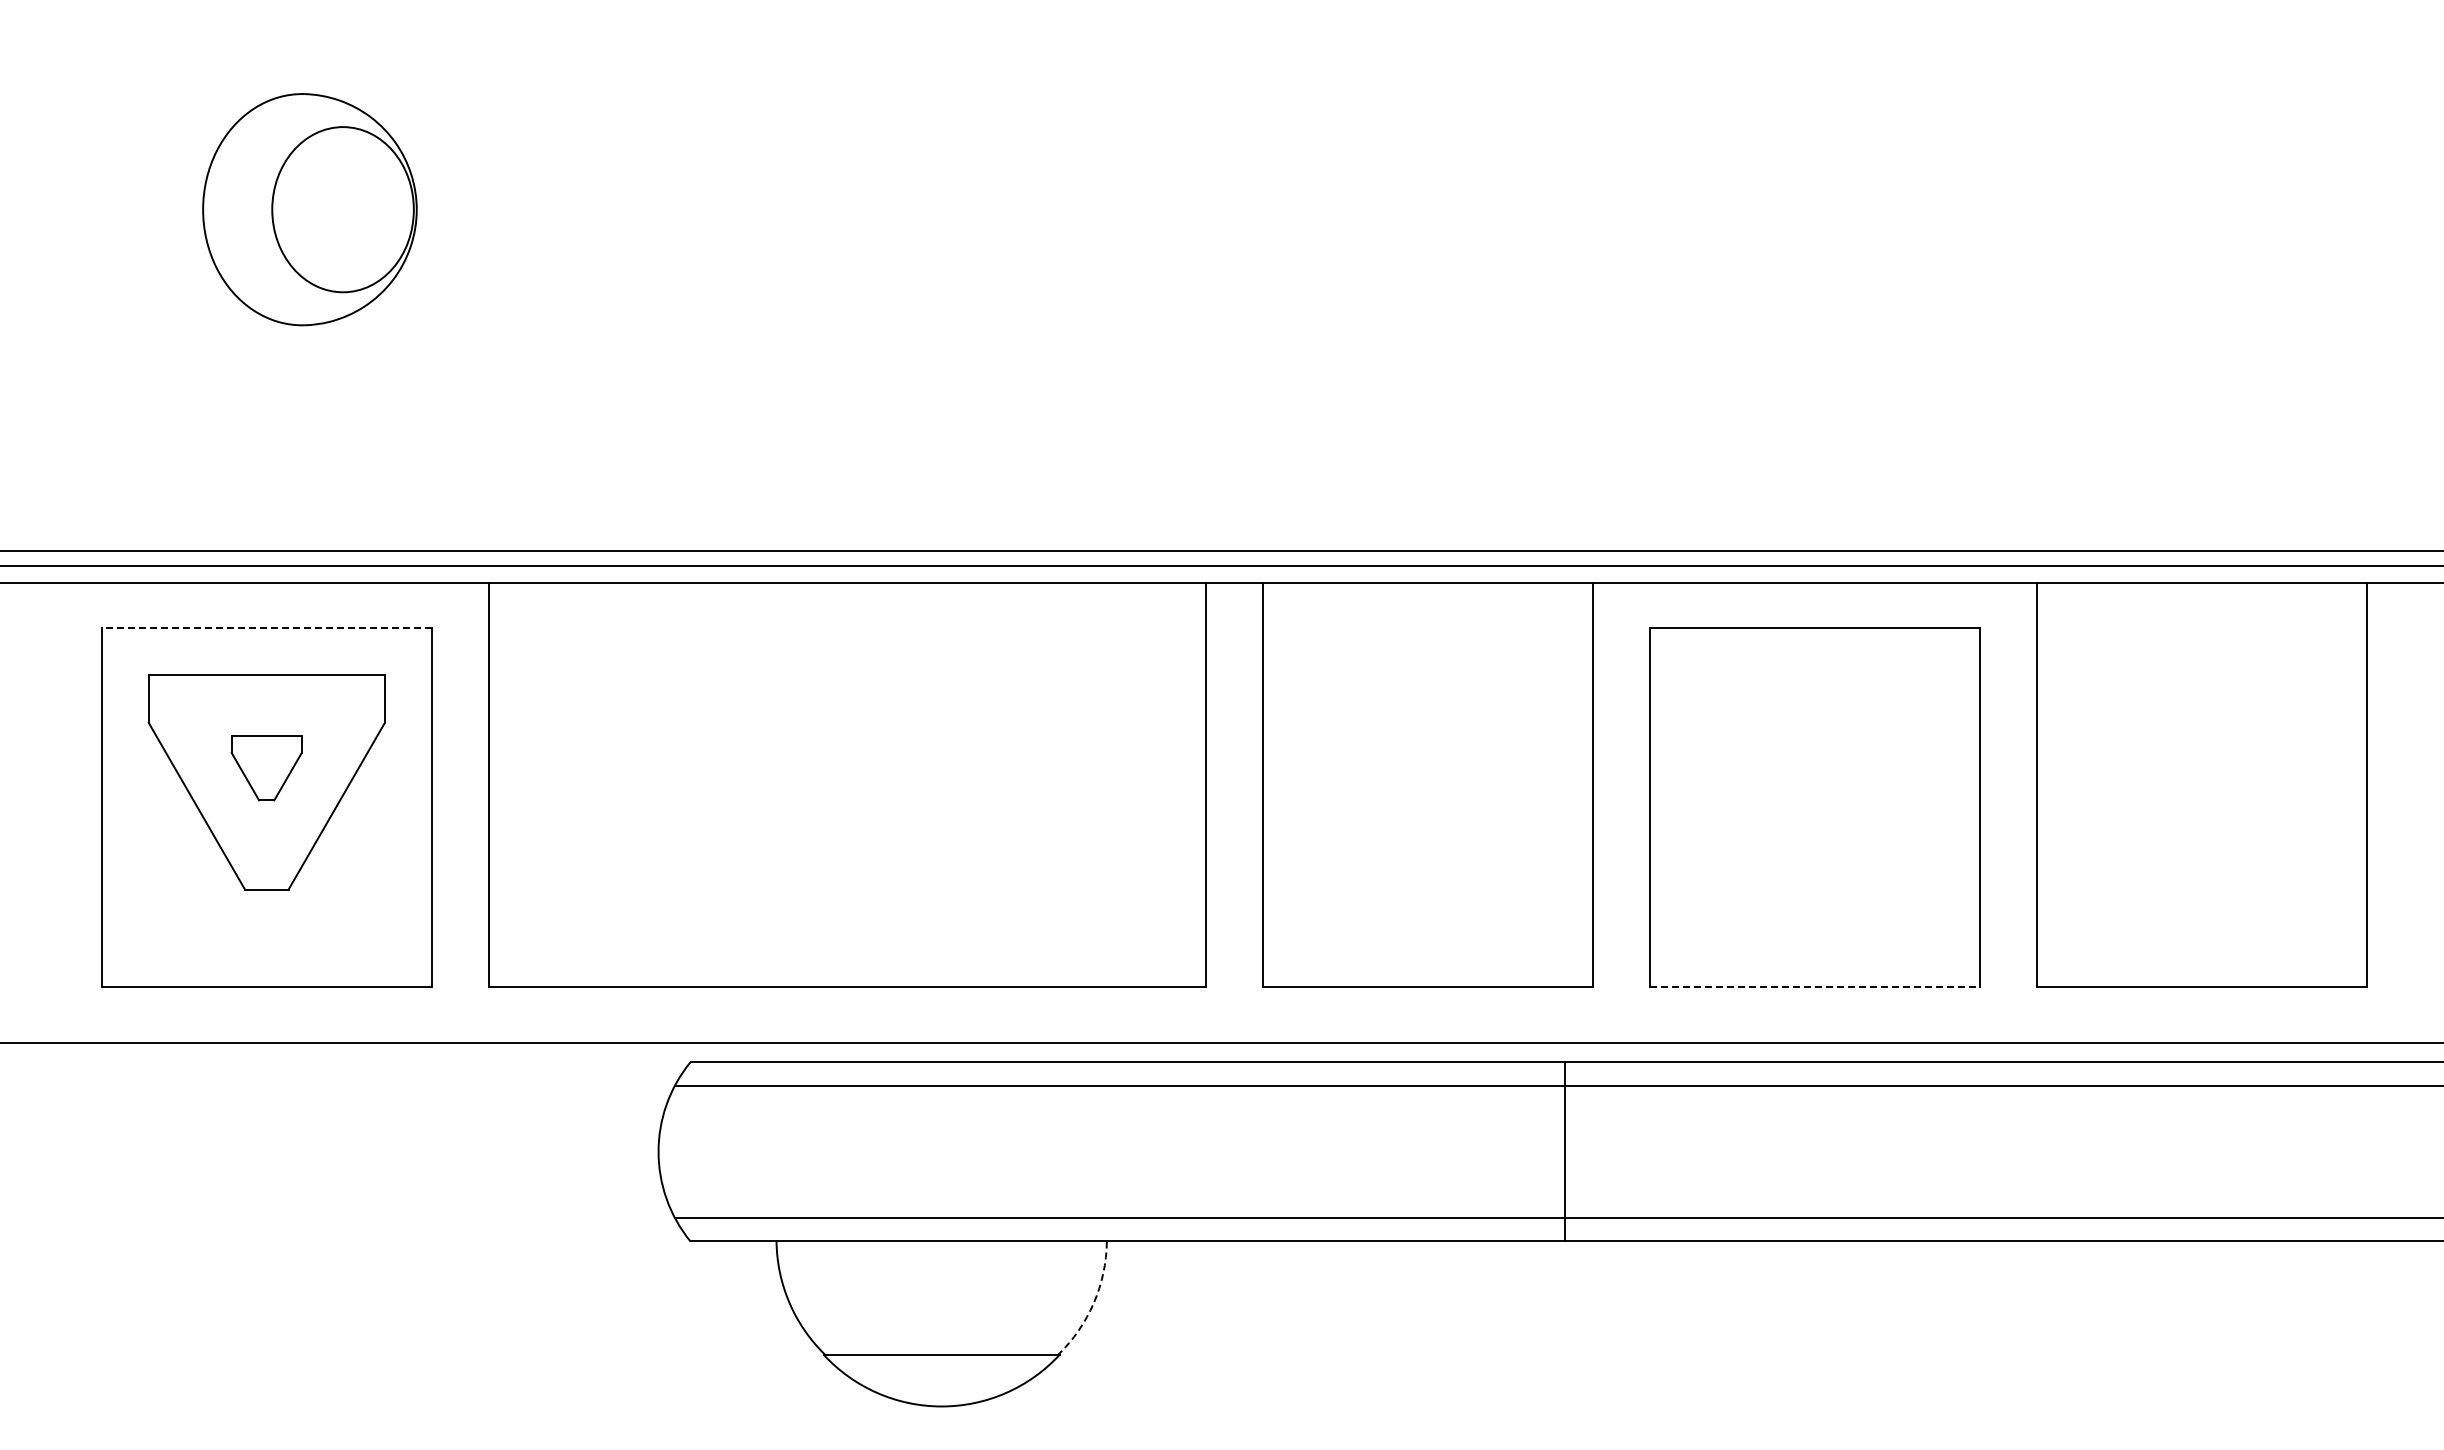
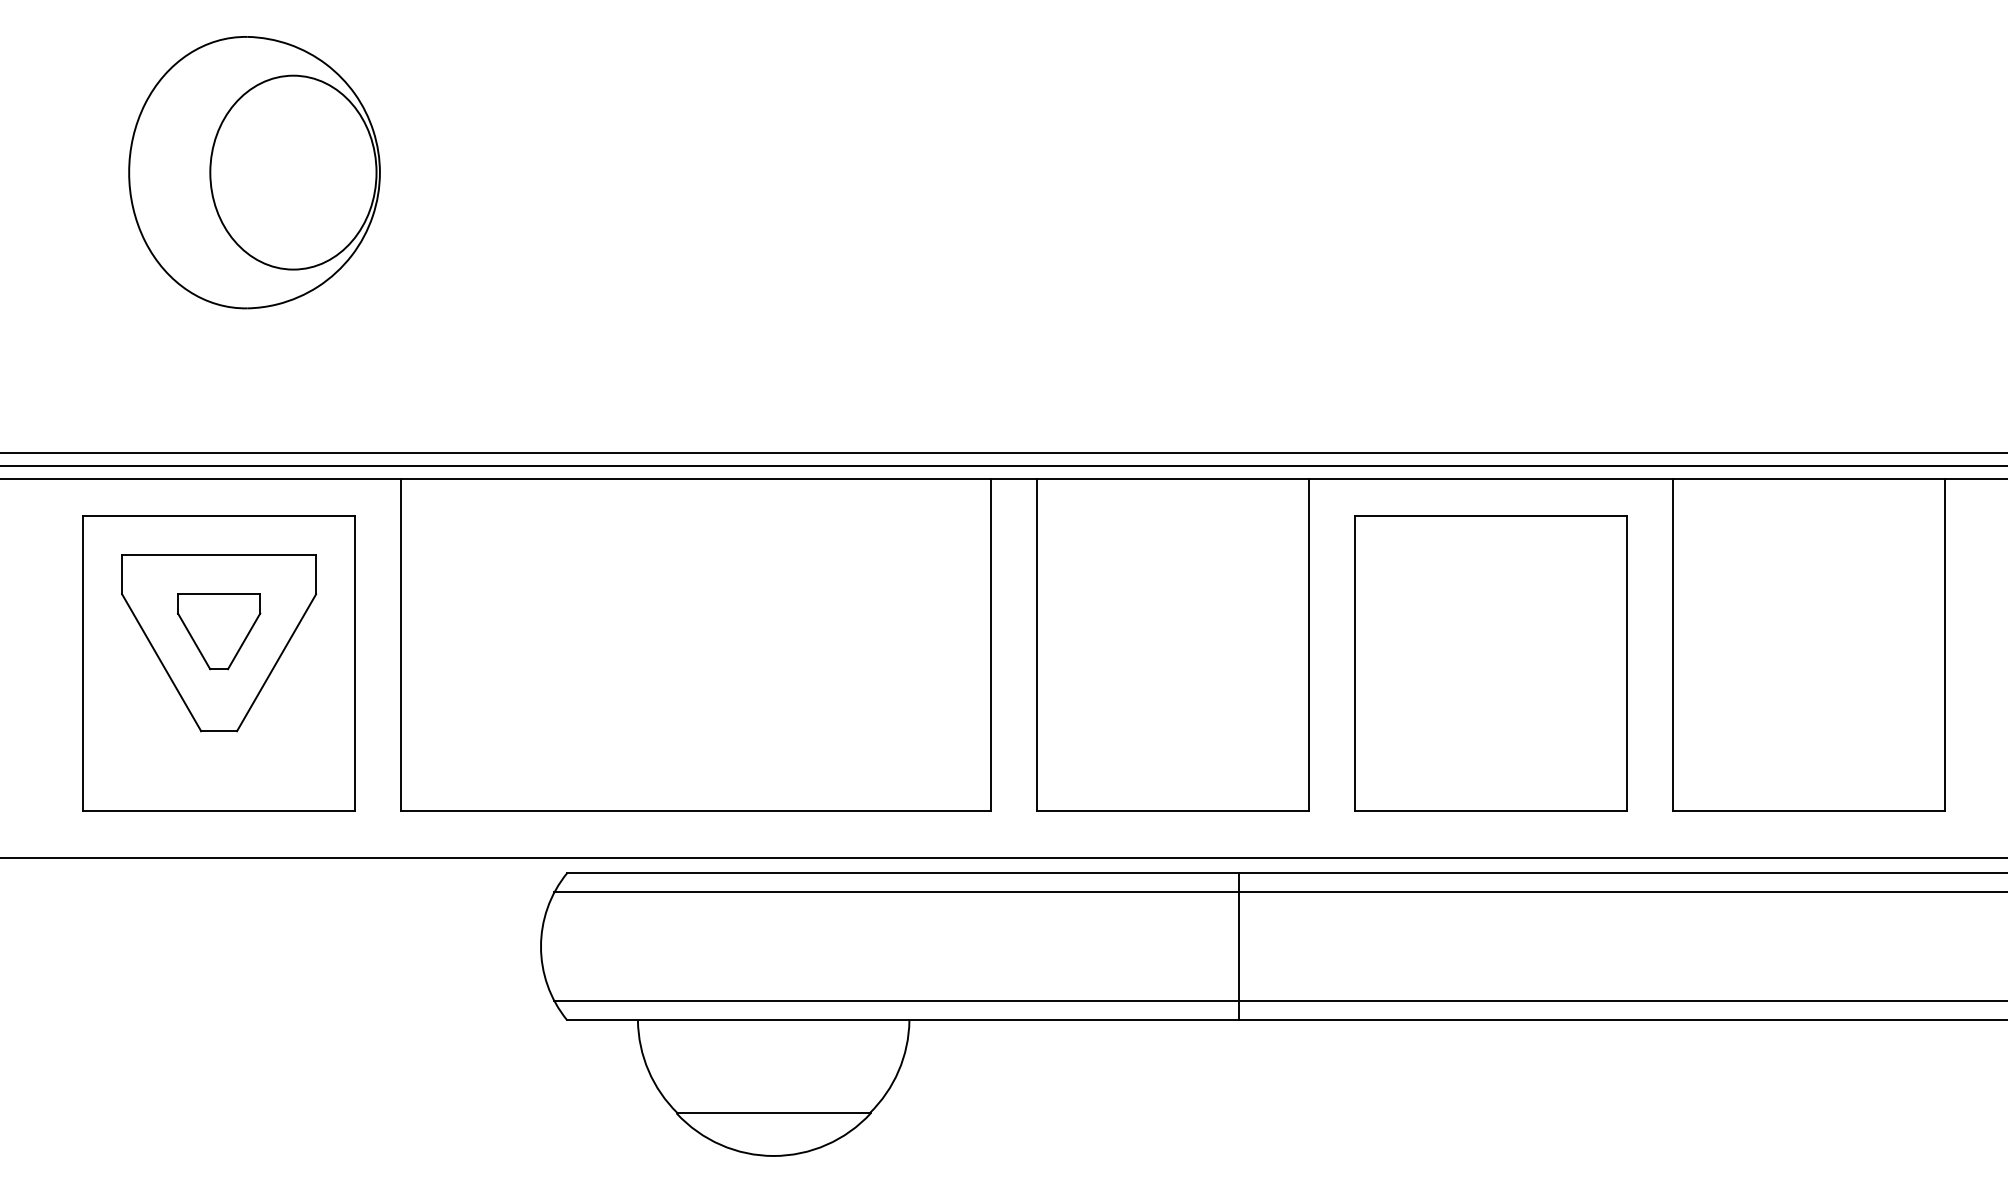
part: (309, 209) -> (254, 172), size x1.43
line: (266, 627) -> (218, 515), dashed -> solid
part: (266, 768) -> (218, 631), size x1.43
line: (1815, 986) -> (1491, 810), dashed -> solid
line: (1565, 1151) -> (1239, 946), moved
arc: (1093, 1302) -> (898, 1070), dashed -> solid

